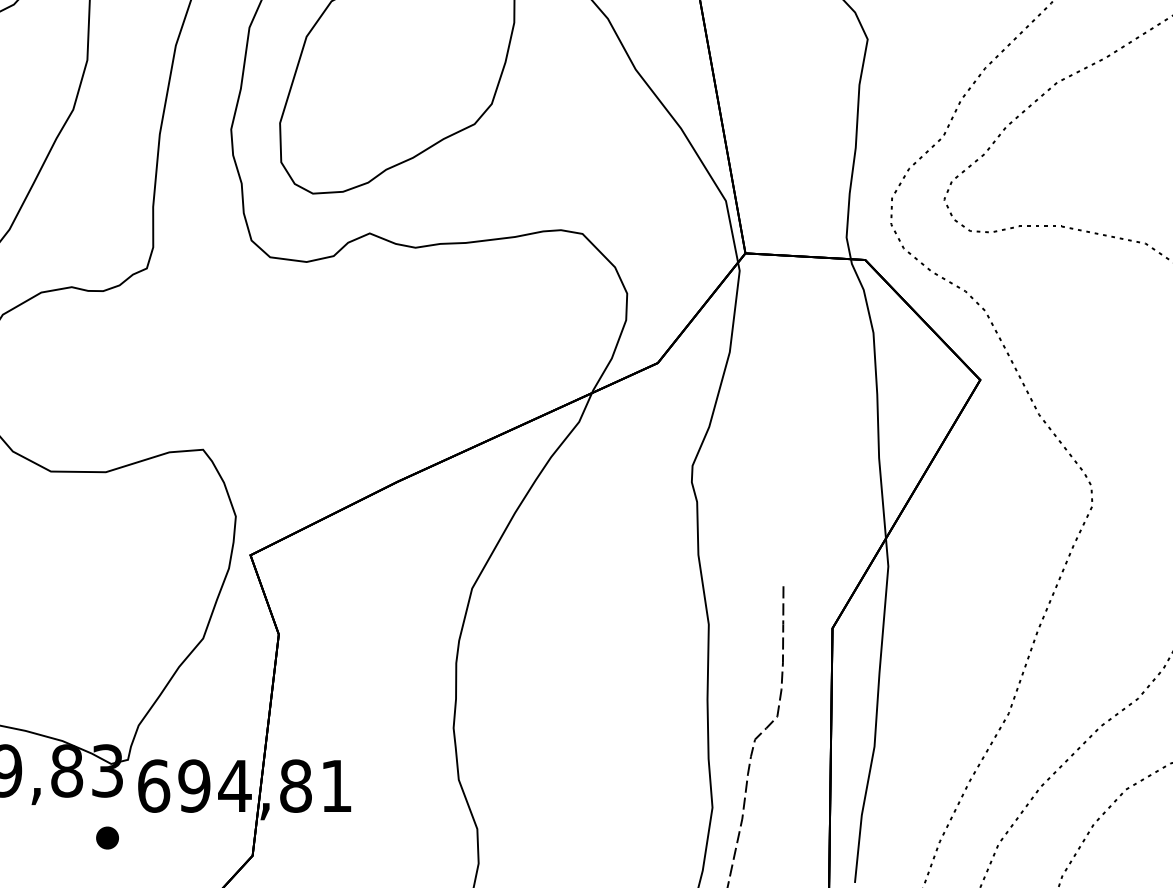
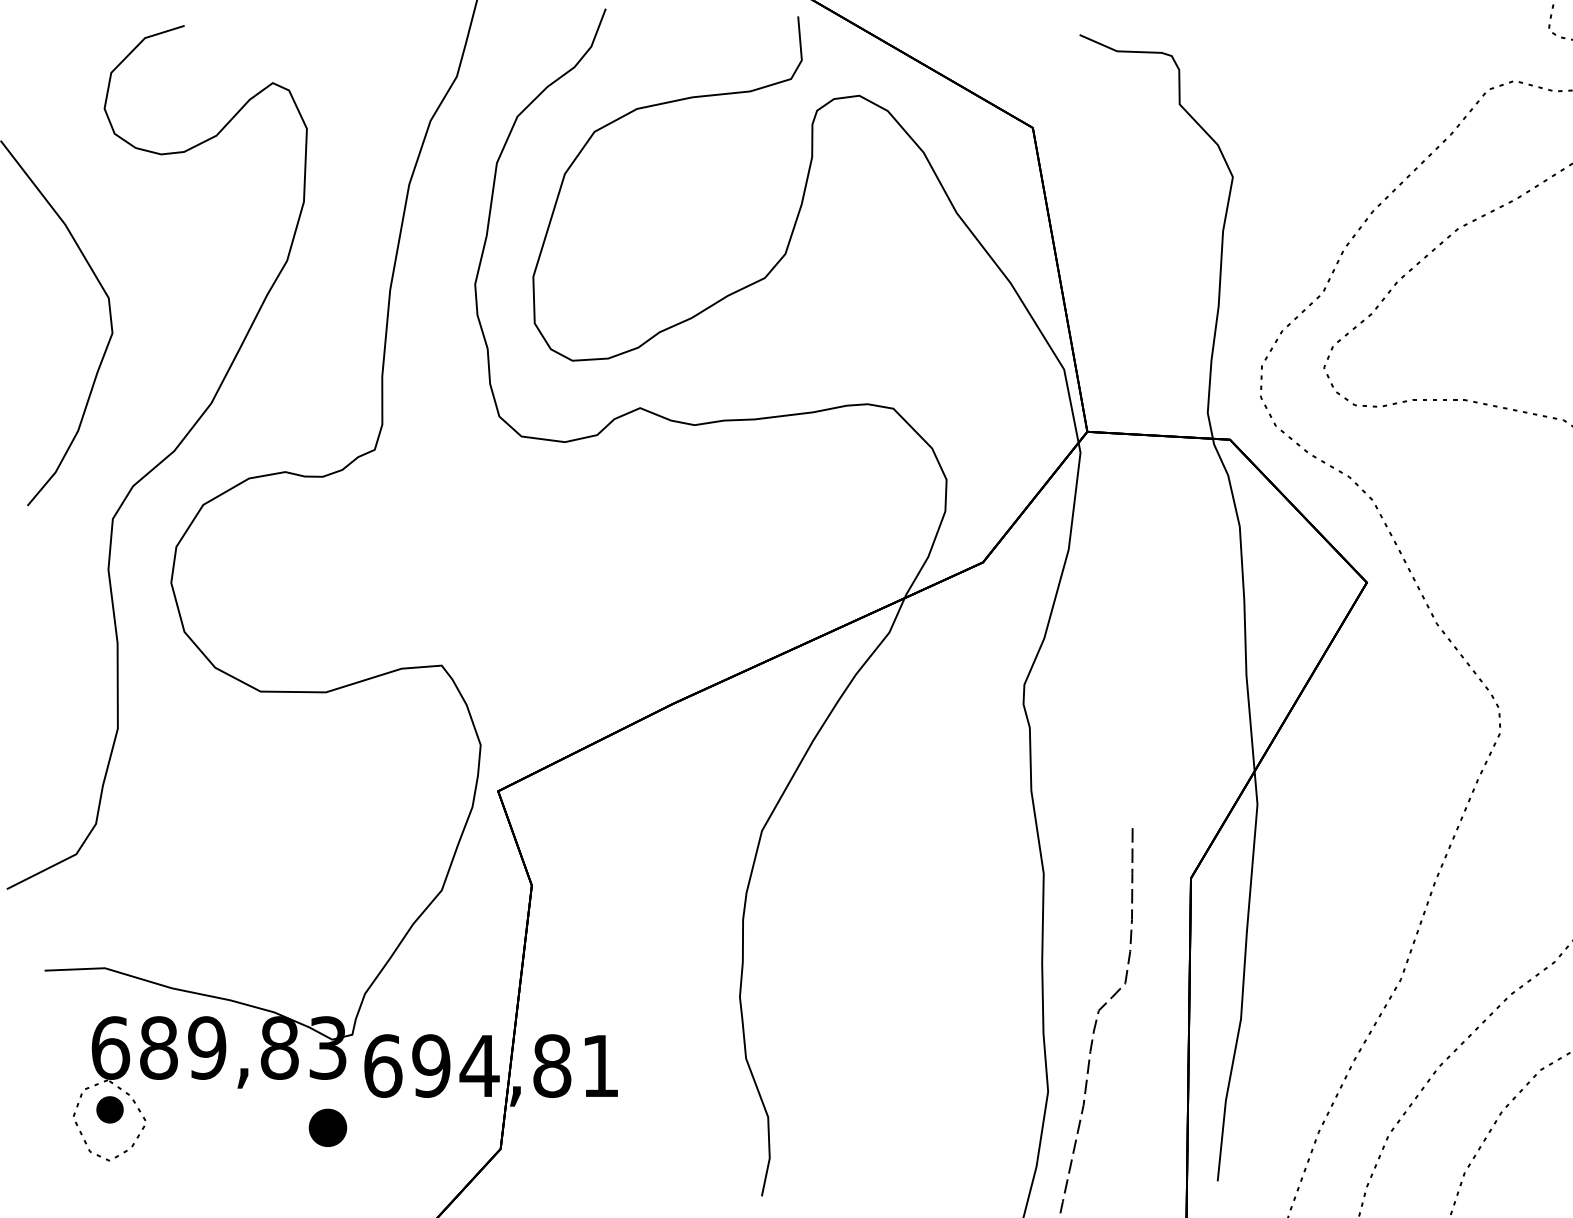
part: (107, 837) -> (327, 1127), size x1.4

